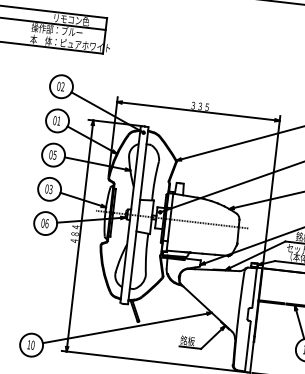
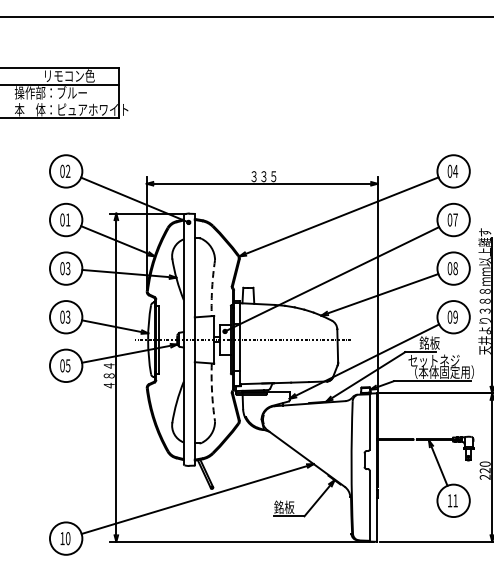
text: (55, 155) -> (68, 268), 05 -> 03
arc: (154, 181) -> (212, 288), solid -> dashed
text: (46, 223) -> (67, 365), 06 -> 05
arc: (146, 254) -> (212, 392), solid -> dashed

